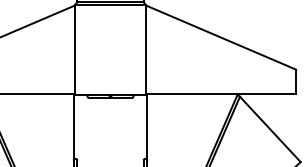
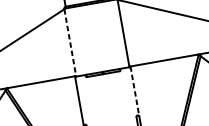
line: (75, 50) -> (70, 43), solid -> dashed
line: (147, 127) -> (135, 91), solid -> dashed

